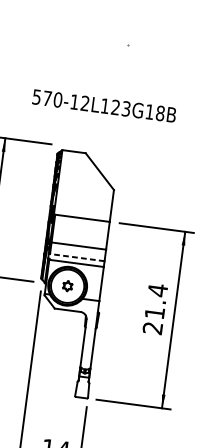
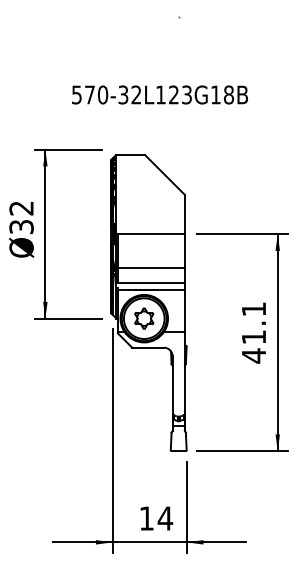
text: (74, 101) -> (123, 94), 570-12L123G18B -> 570-32L123G18B
line: (77, 257) -> (151, 282), dashed -> solid
part: (67, 286) -> (144, 318), size x1.67
text: (154, 309) -> (253, 332), 21.4 -> 41.1

